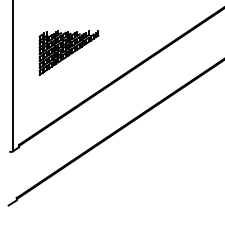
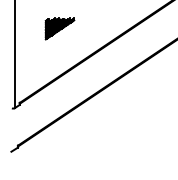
part: (68, 52) -> (59, 28), size x0.6

